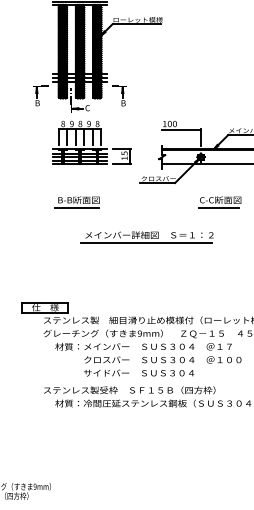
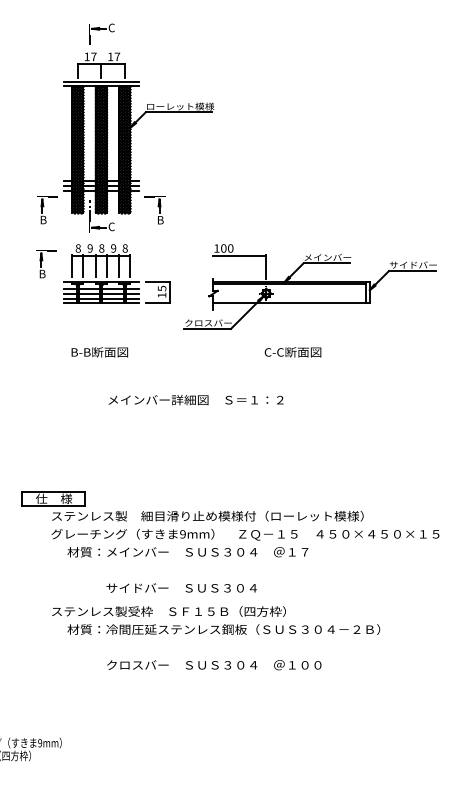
part: (39, 135) -> (46, 264), added
line: (77, 207) -> (97, 362), removed
line: (218, 207) -> (290, 362), removed
line: (146, 242) -> (191, 410), removed
text: (163, 360) -> (214, 665), moved

